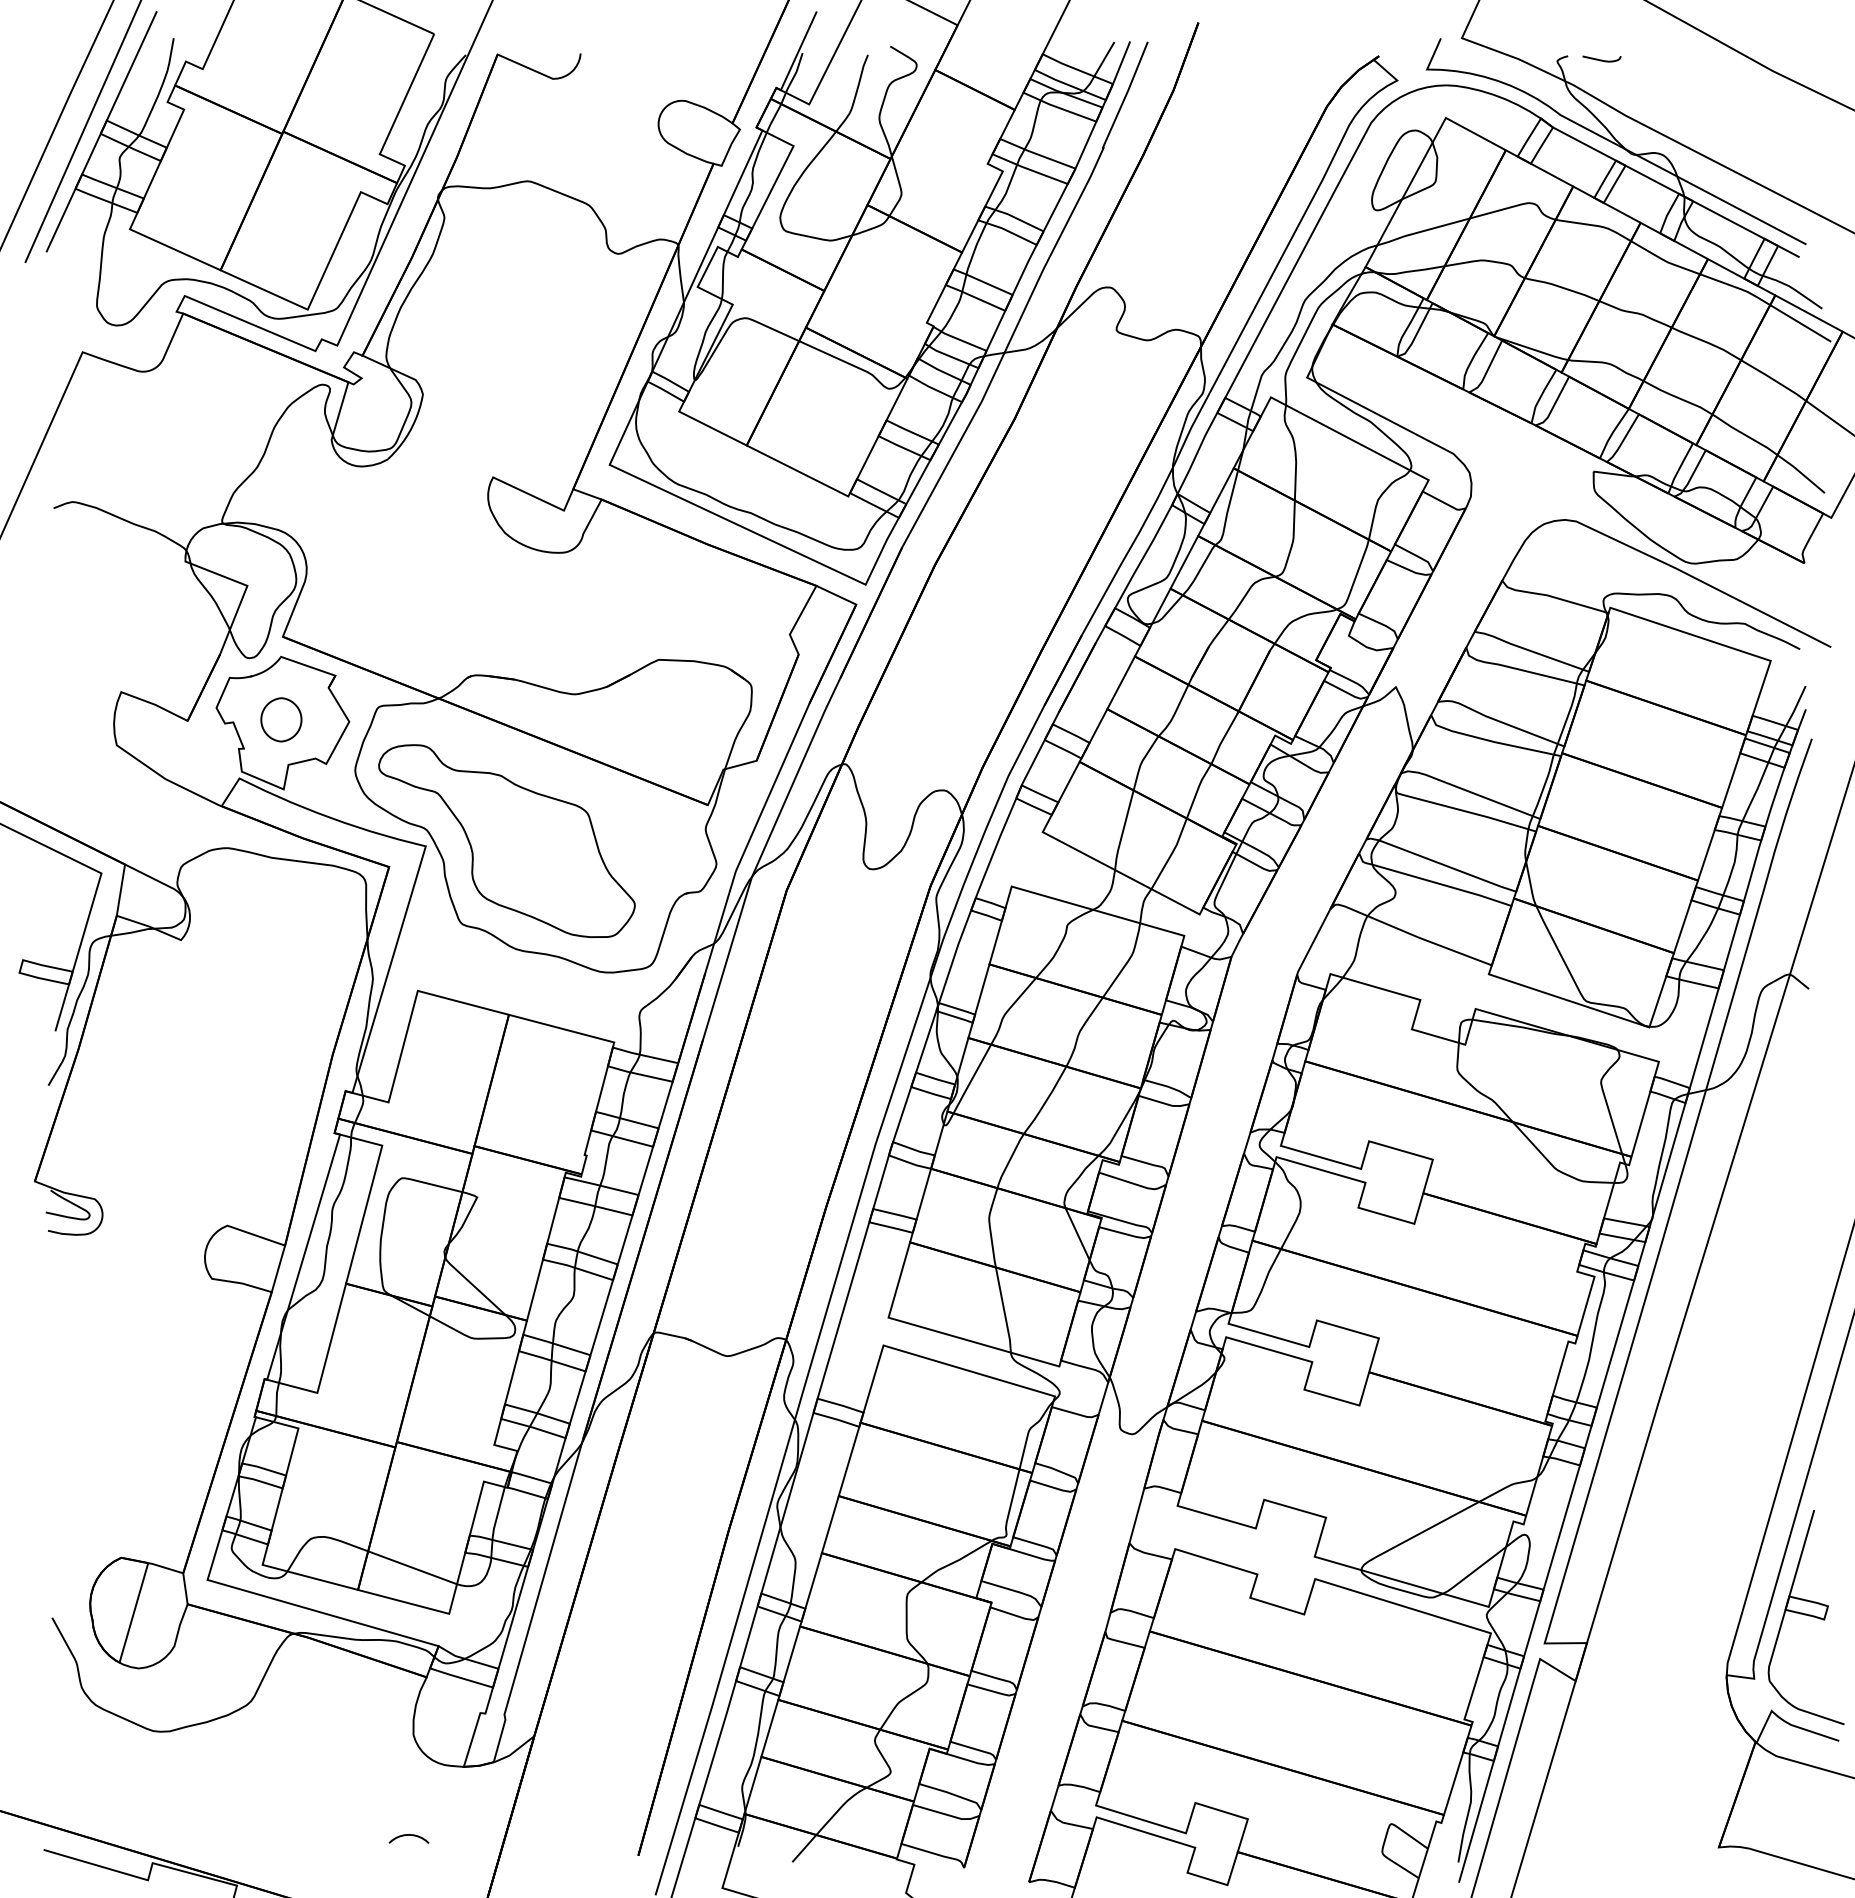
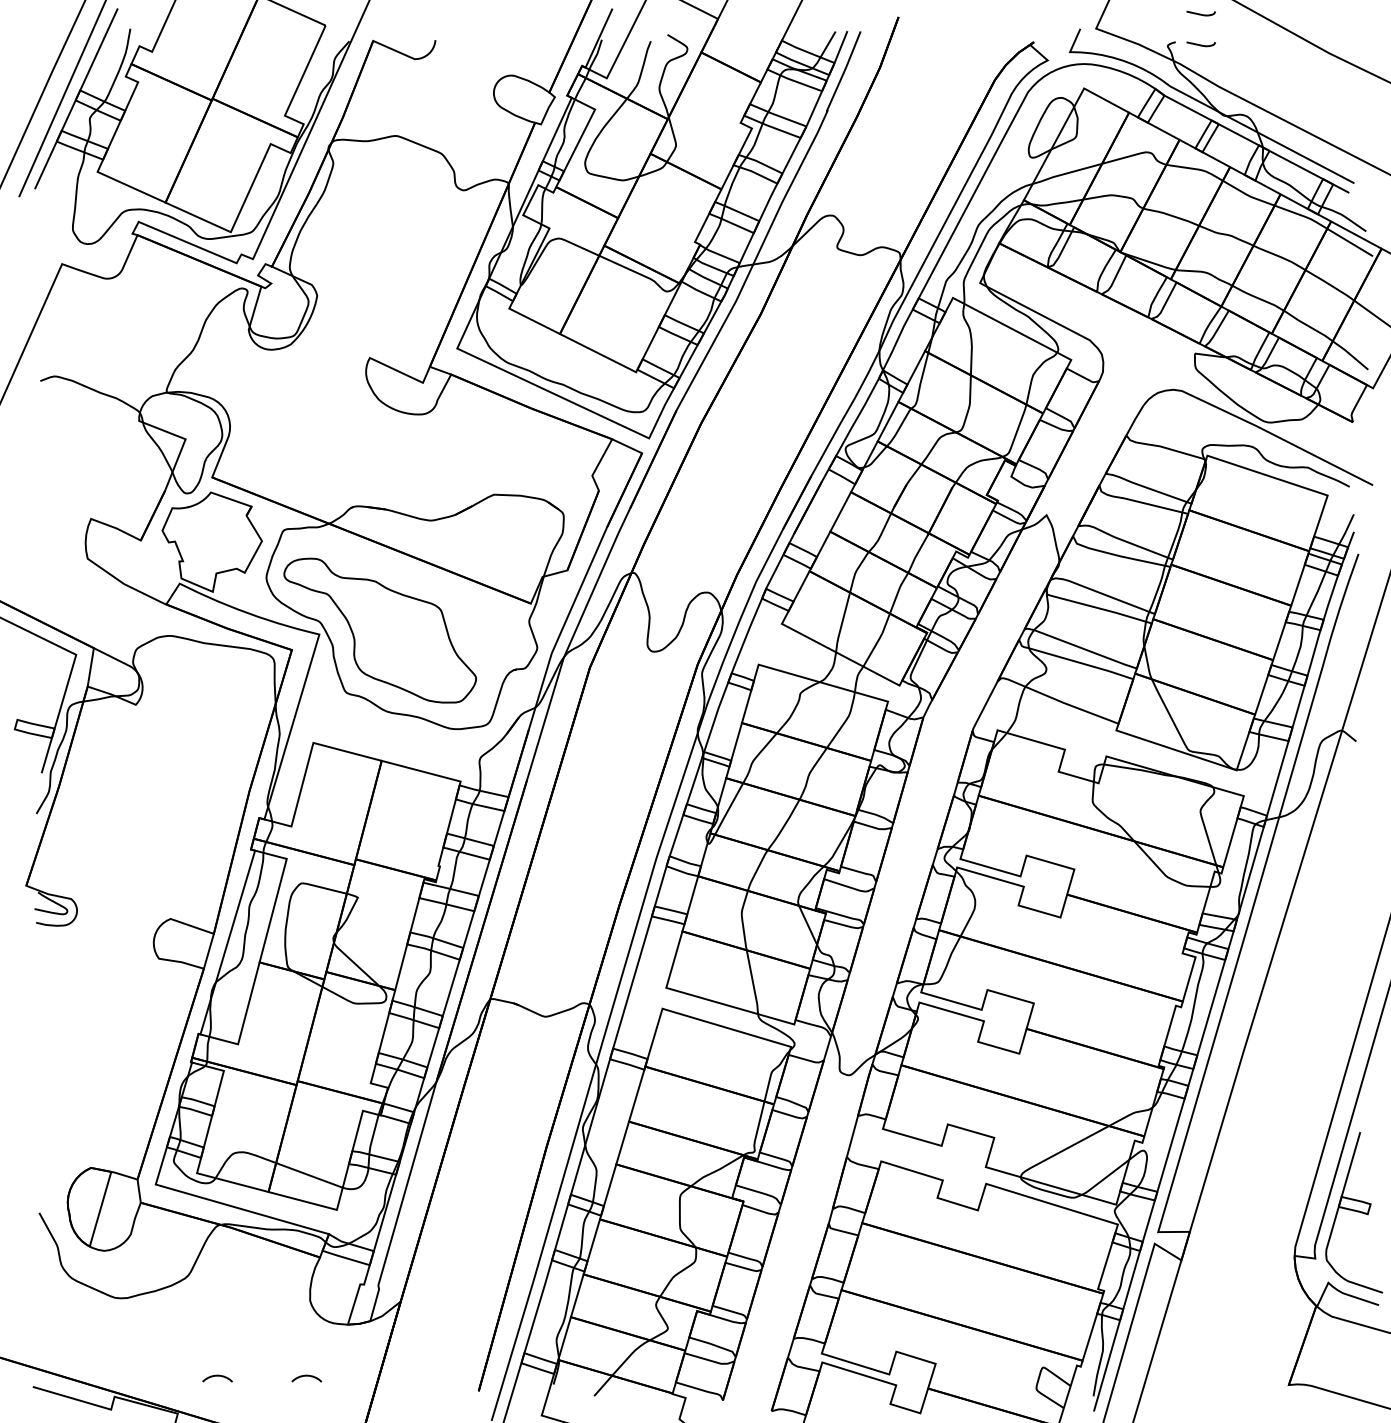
curve: (1601, 18) -> (1200, 13), added
part: (281, 719) -> (211, 539), removed
curve: (289, 1835) -> (217, 1376), added

